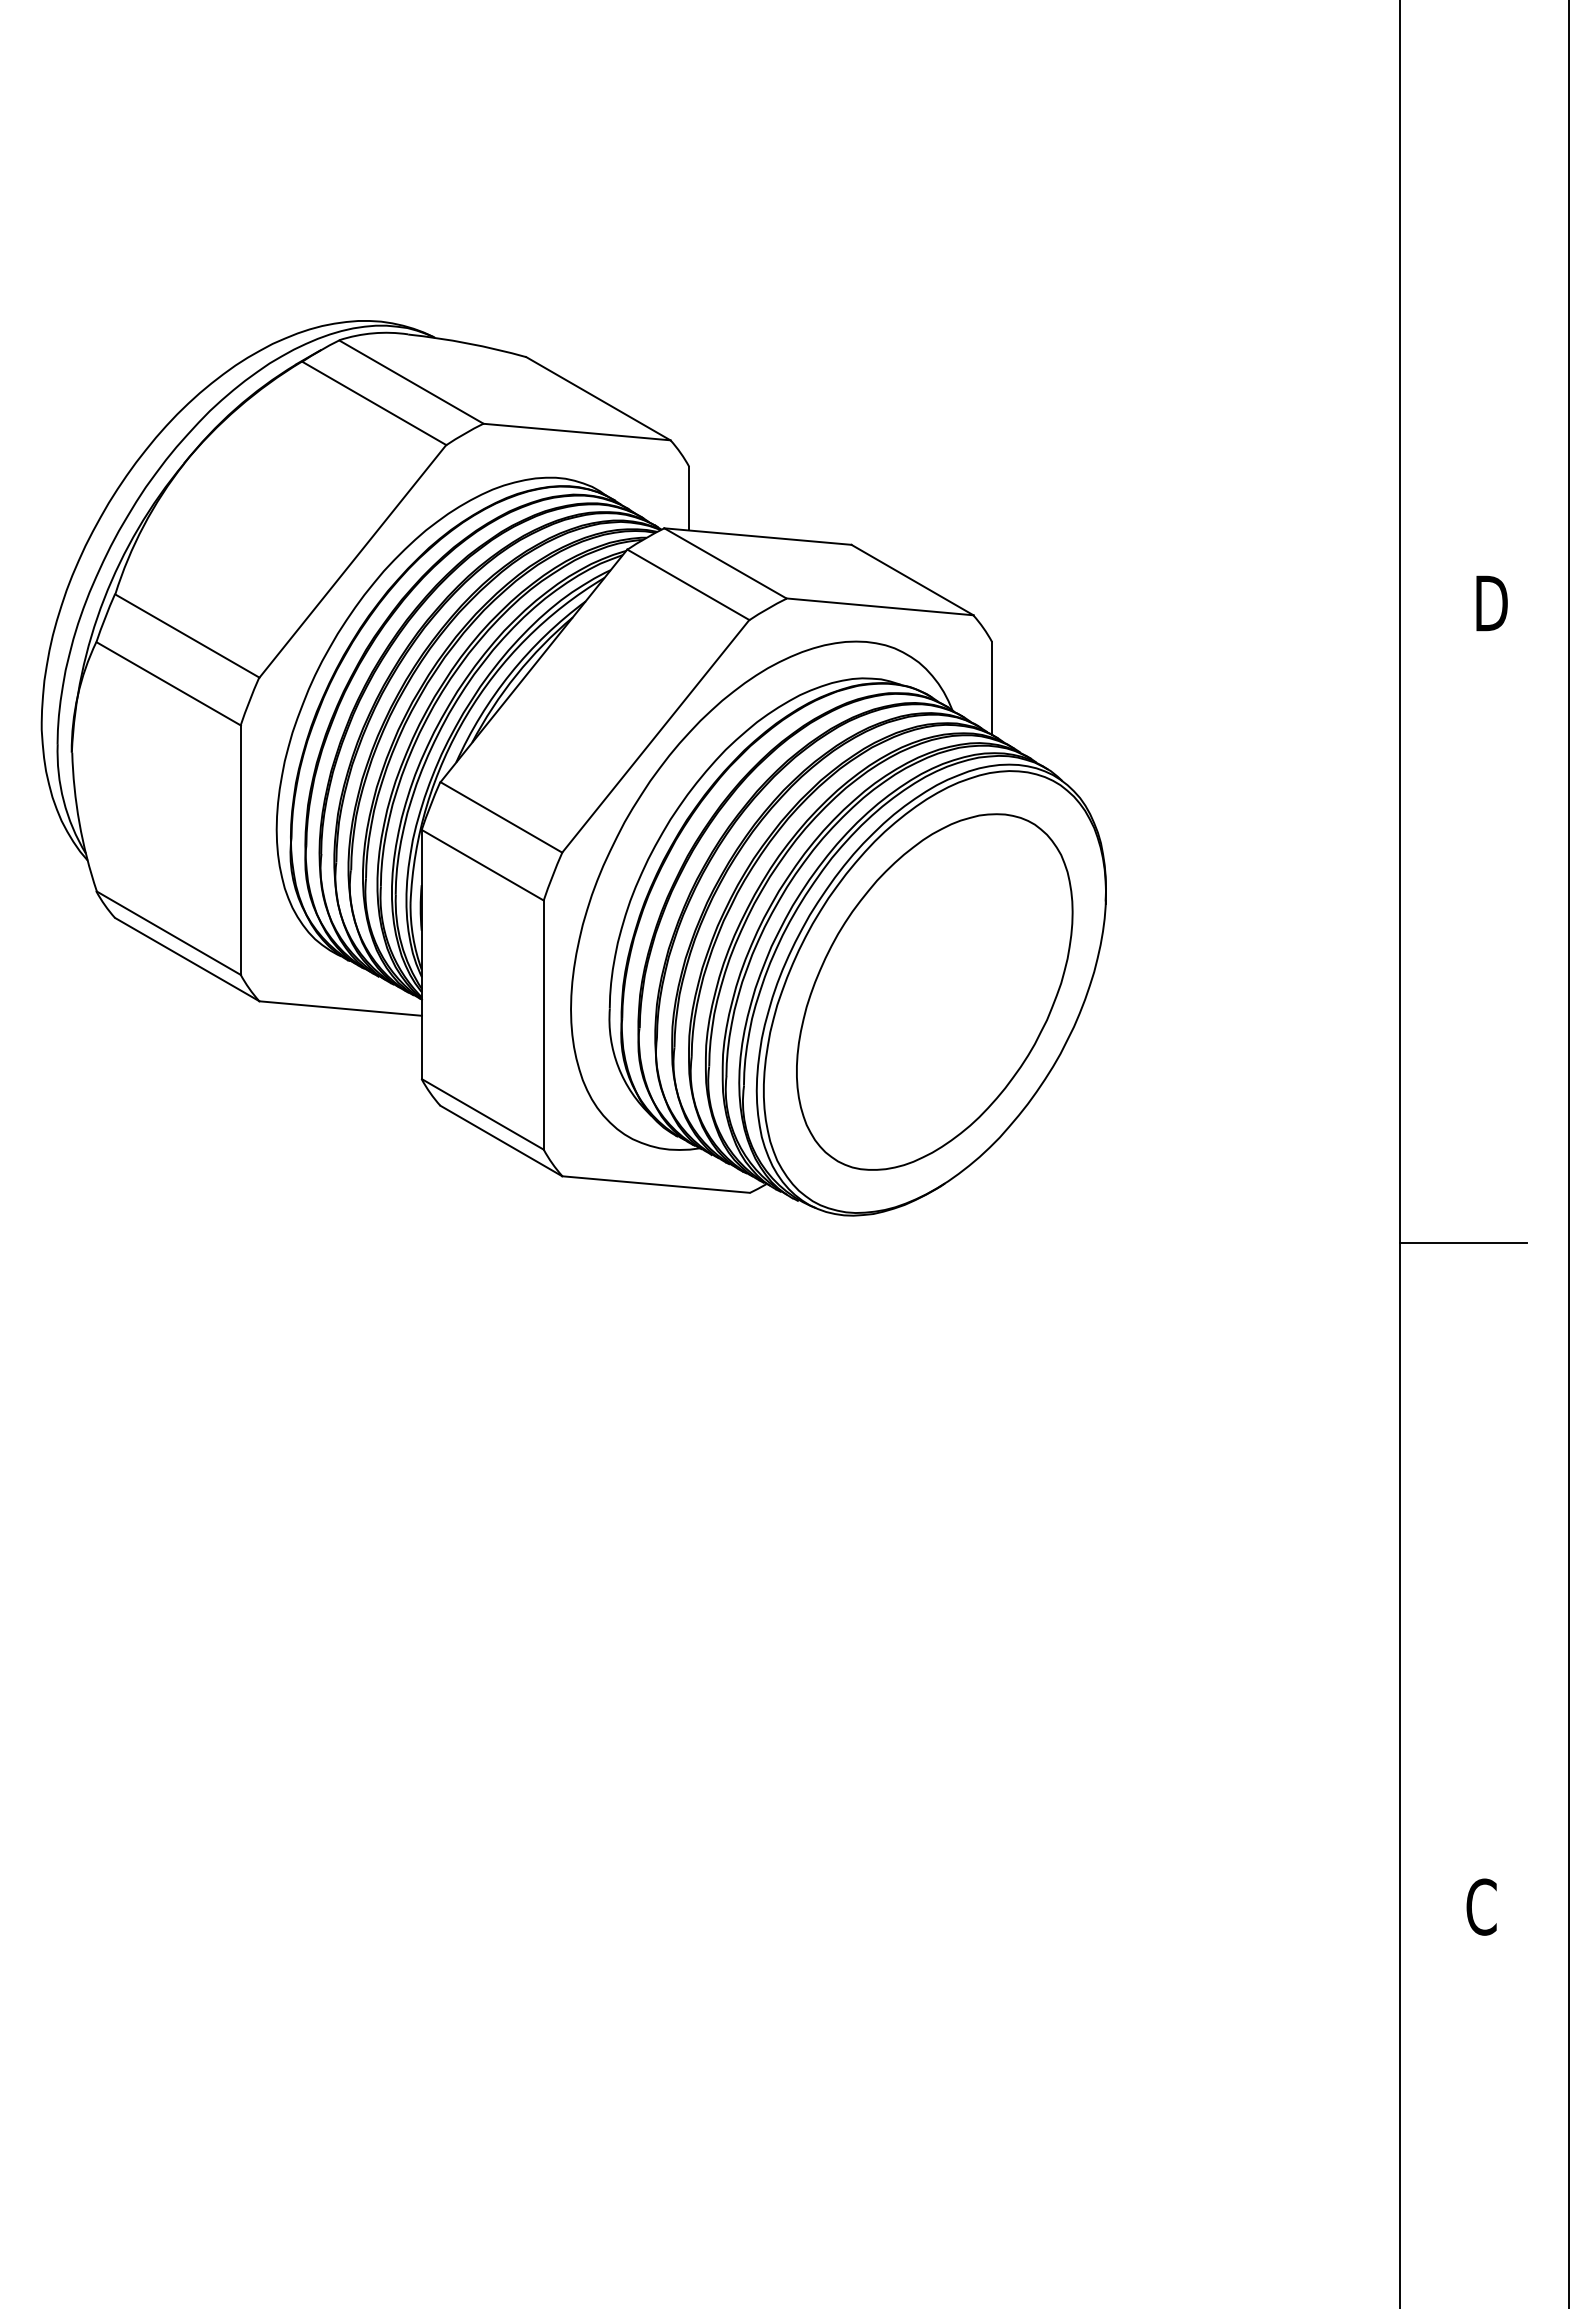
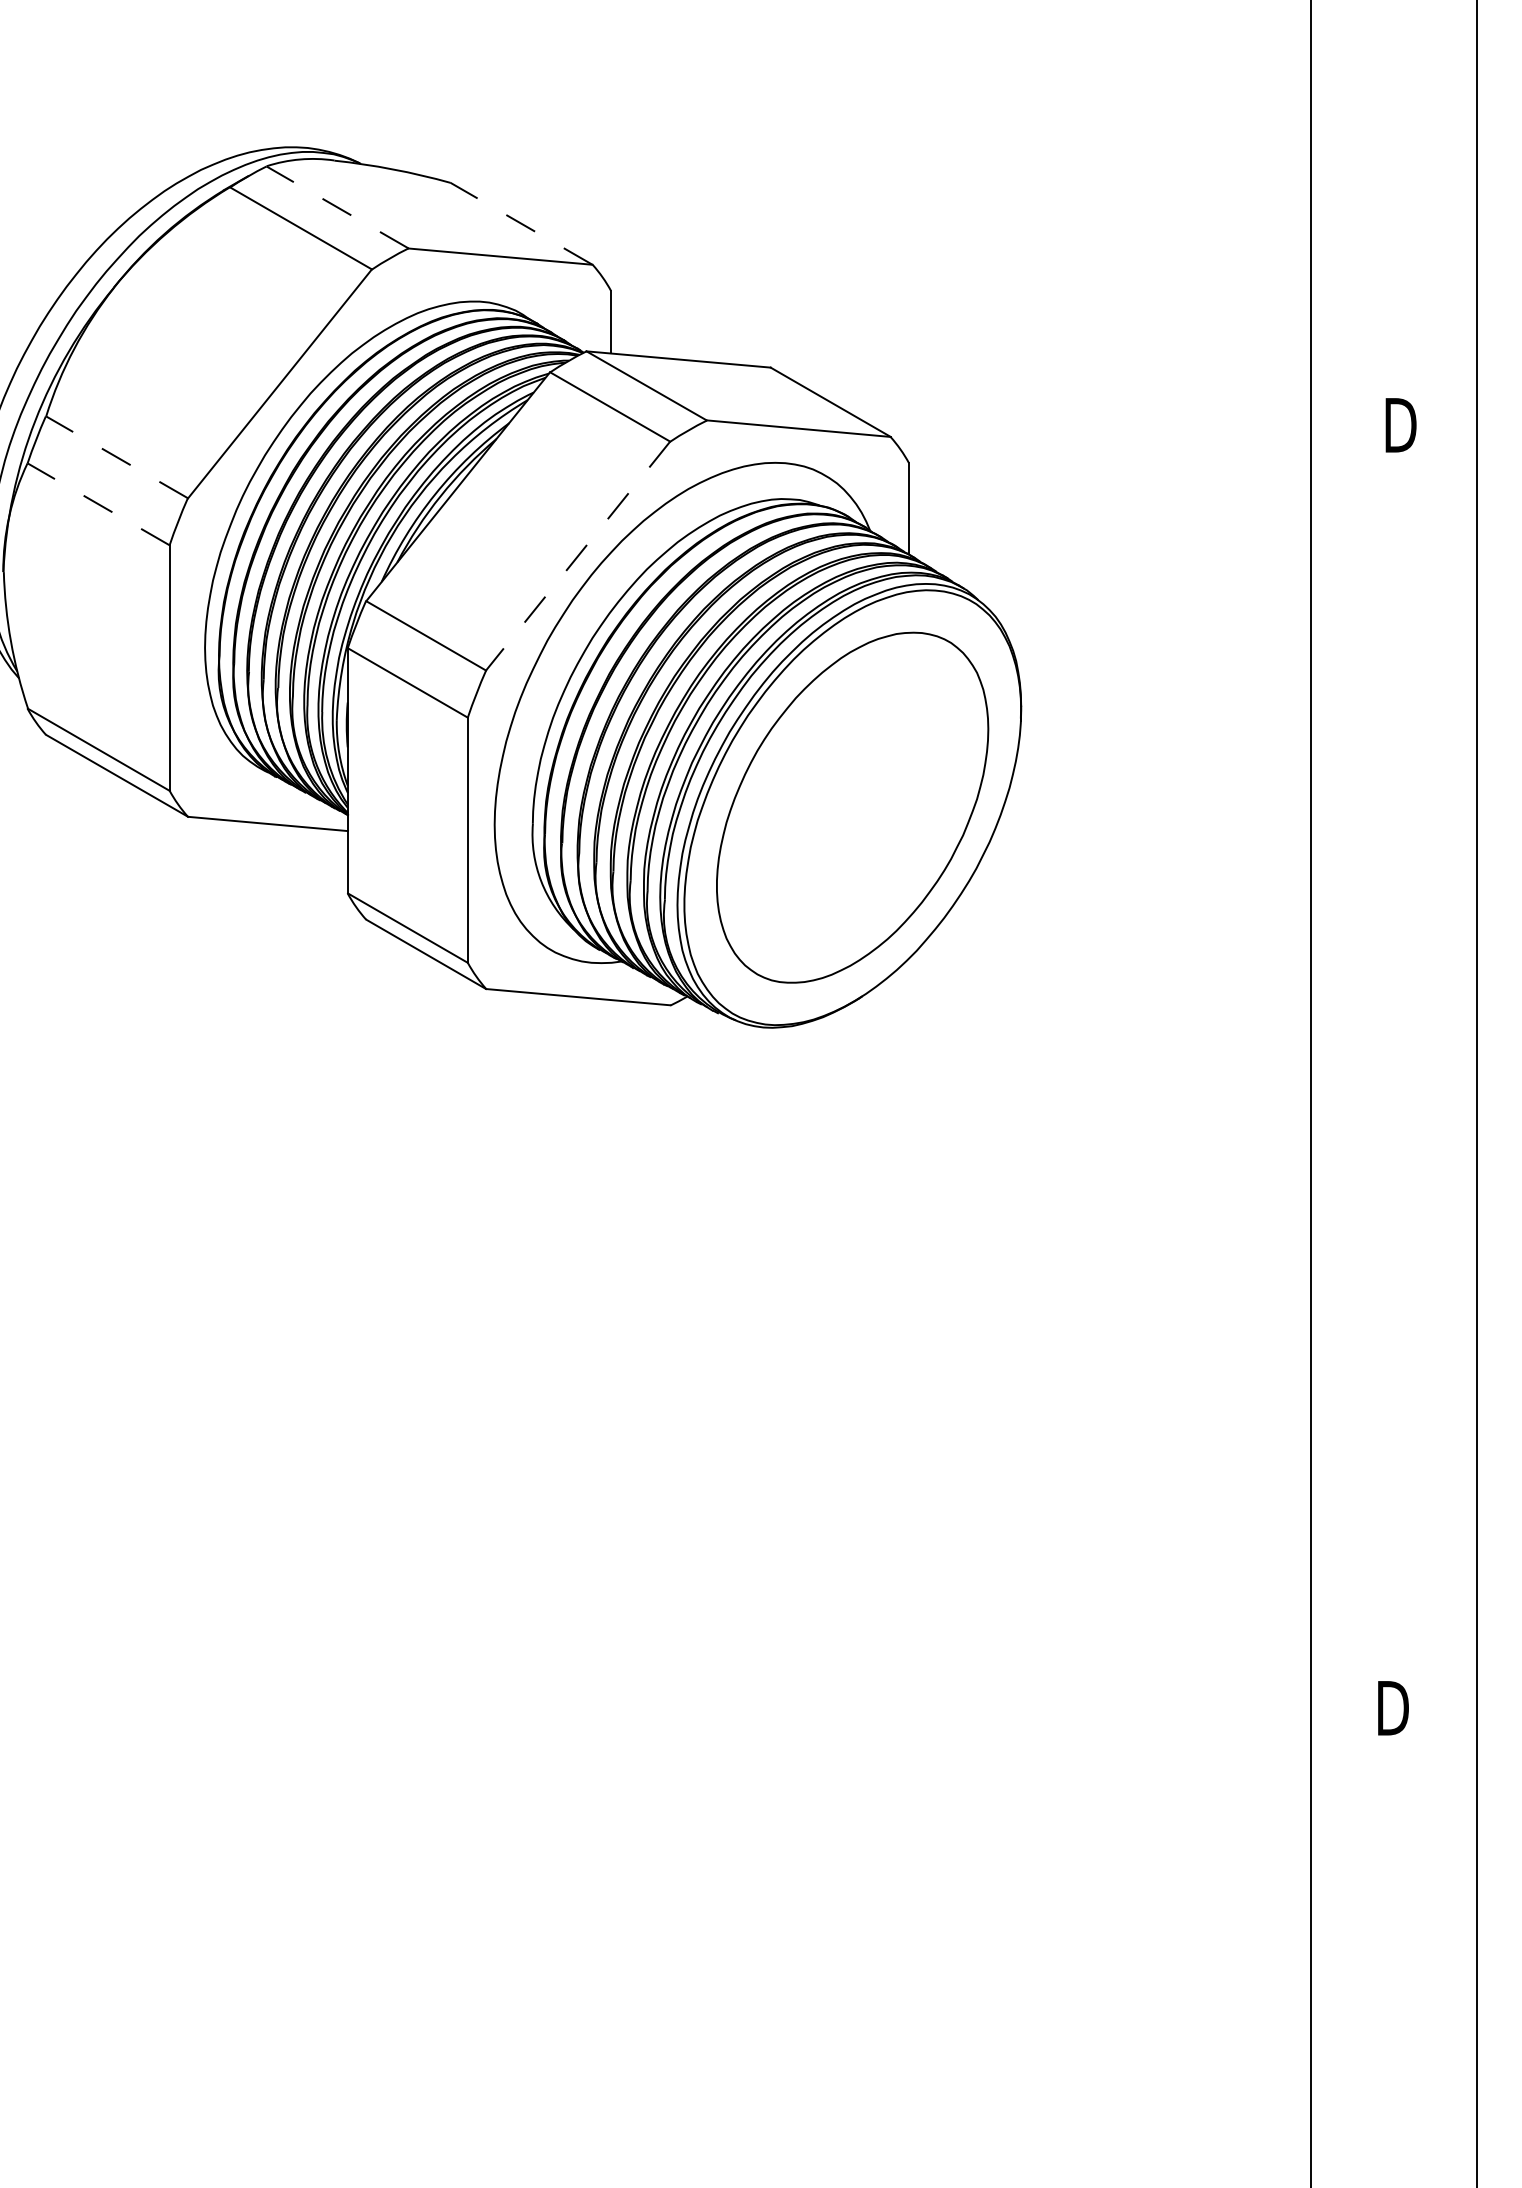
line: (411, 381) -> (337, 206), solid -> dashed
line: (597, 398) -> (520, 223), solid -> dashed
line: (186, 635) -> (116, 456), solid -> dashed
line: (168, 683) -> (98, 504), solid -> dashed
line: (655, 736) -> (577, 556), solid -> dashed
line: (1463, 1242) -> (1372, 1054), removed
text: (1483, 1906) -> (1392, 1707), C -> D

